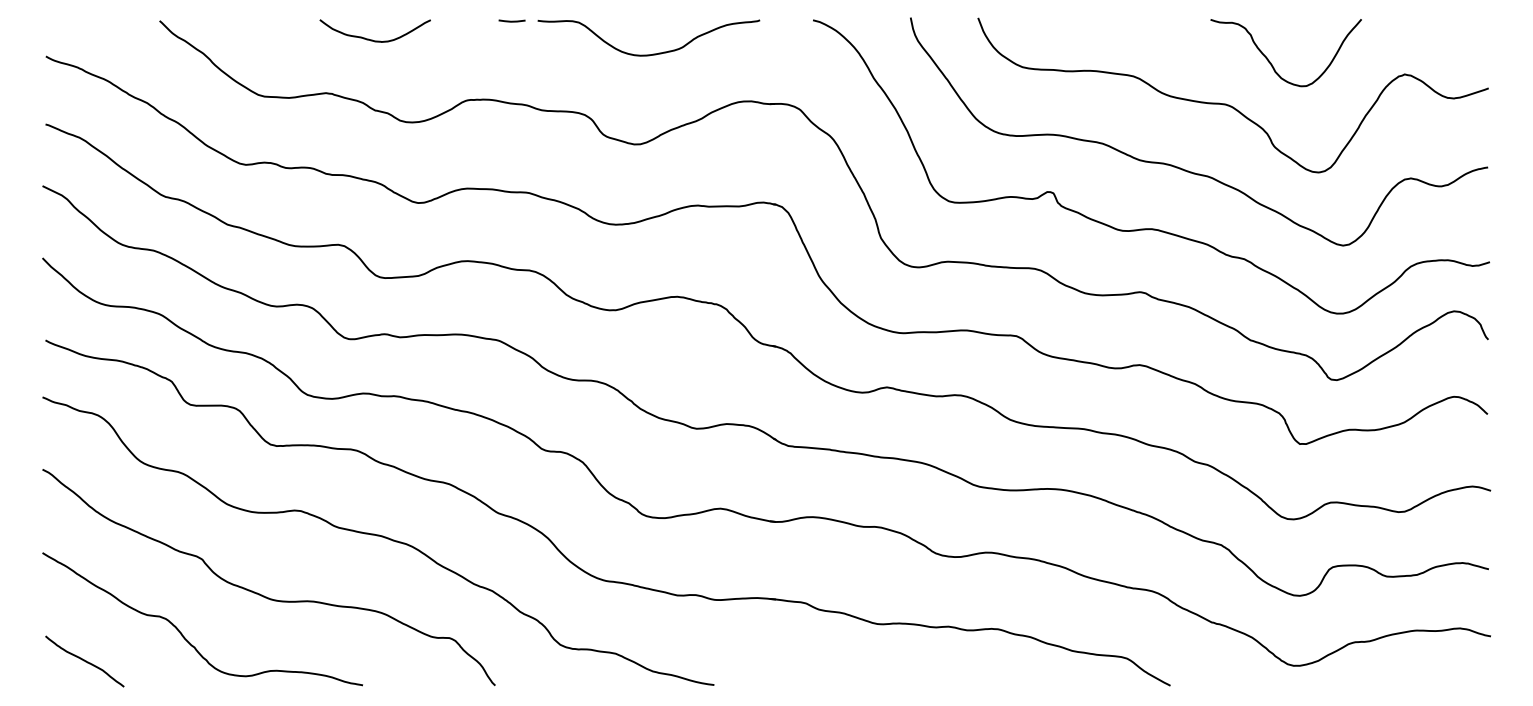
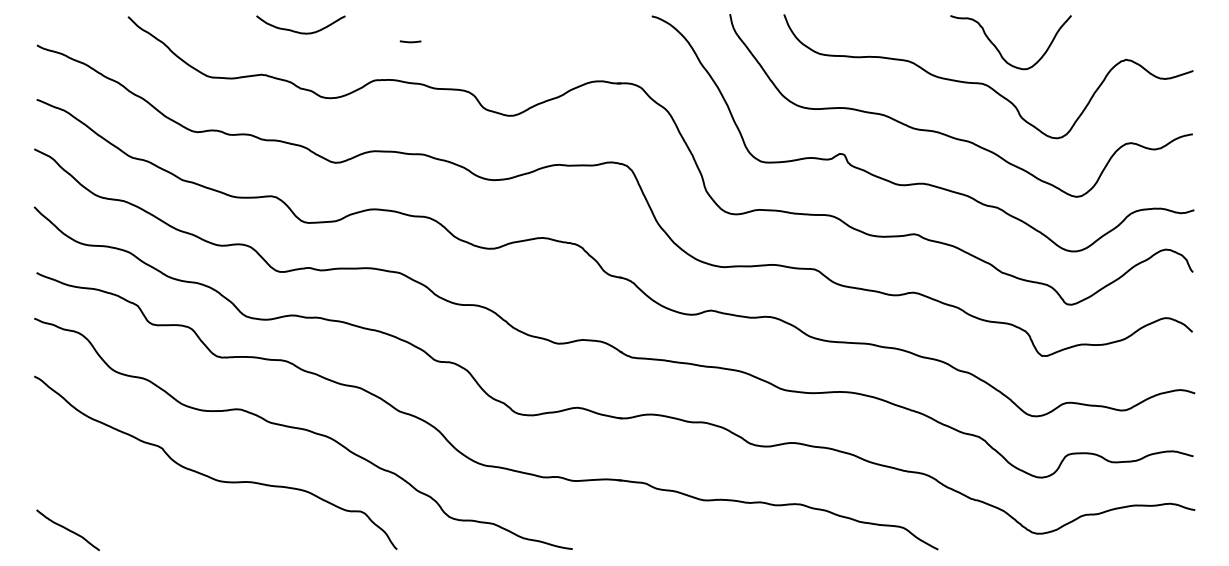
line: (511, 20) -> (410, 41), moved
curve: (653, 53) -> (523, 42), removed
curve: (1270, 61) -> (998, 49), moved
curve: (182, 633) -> (146, 507), removed

